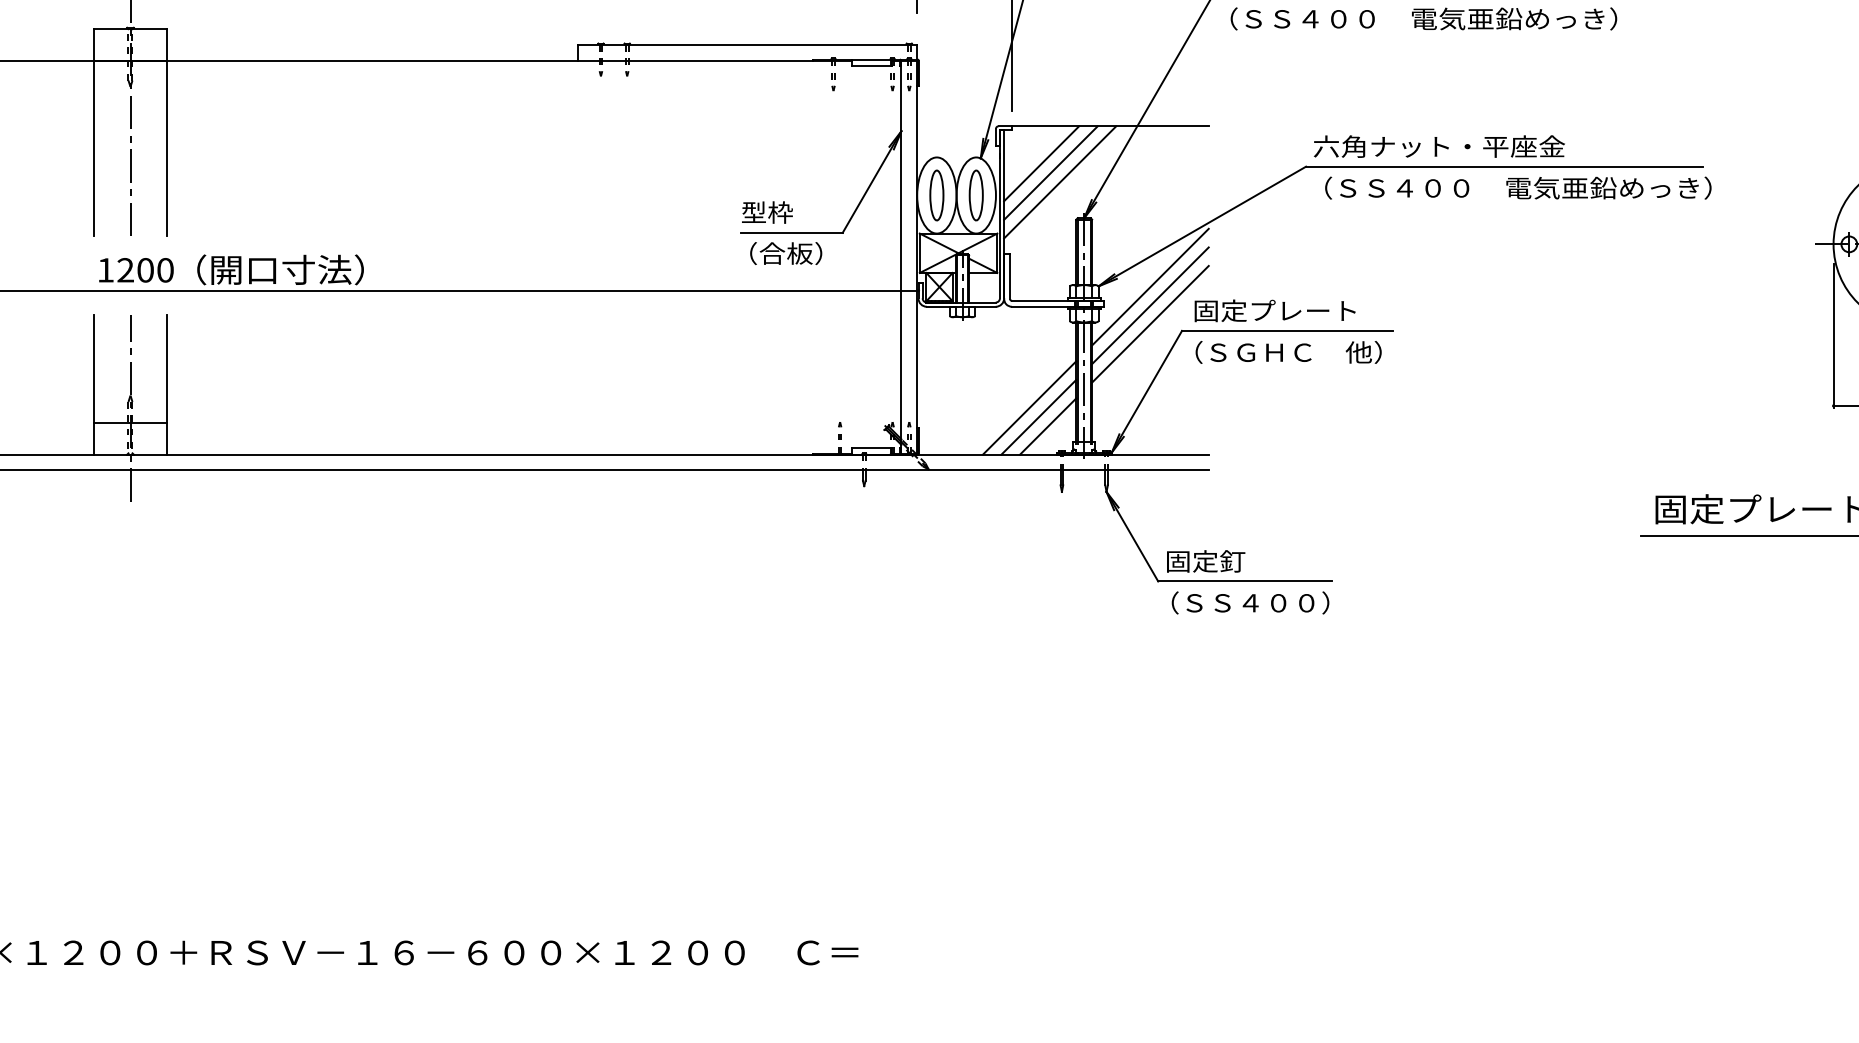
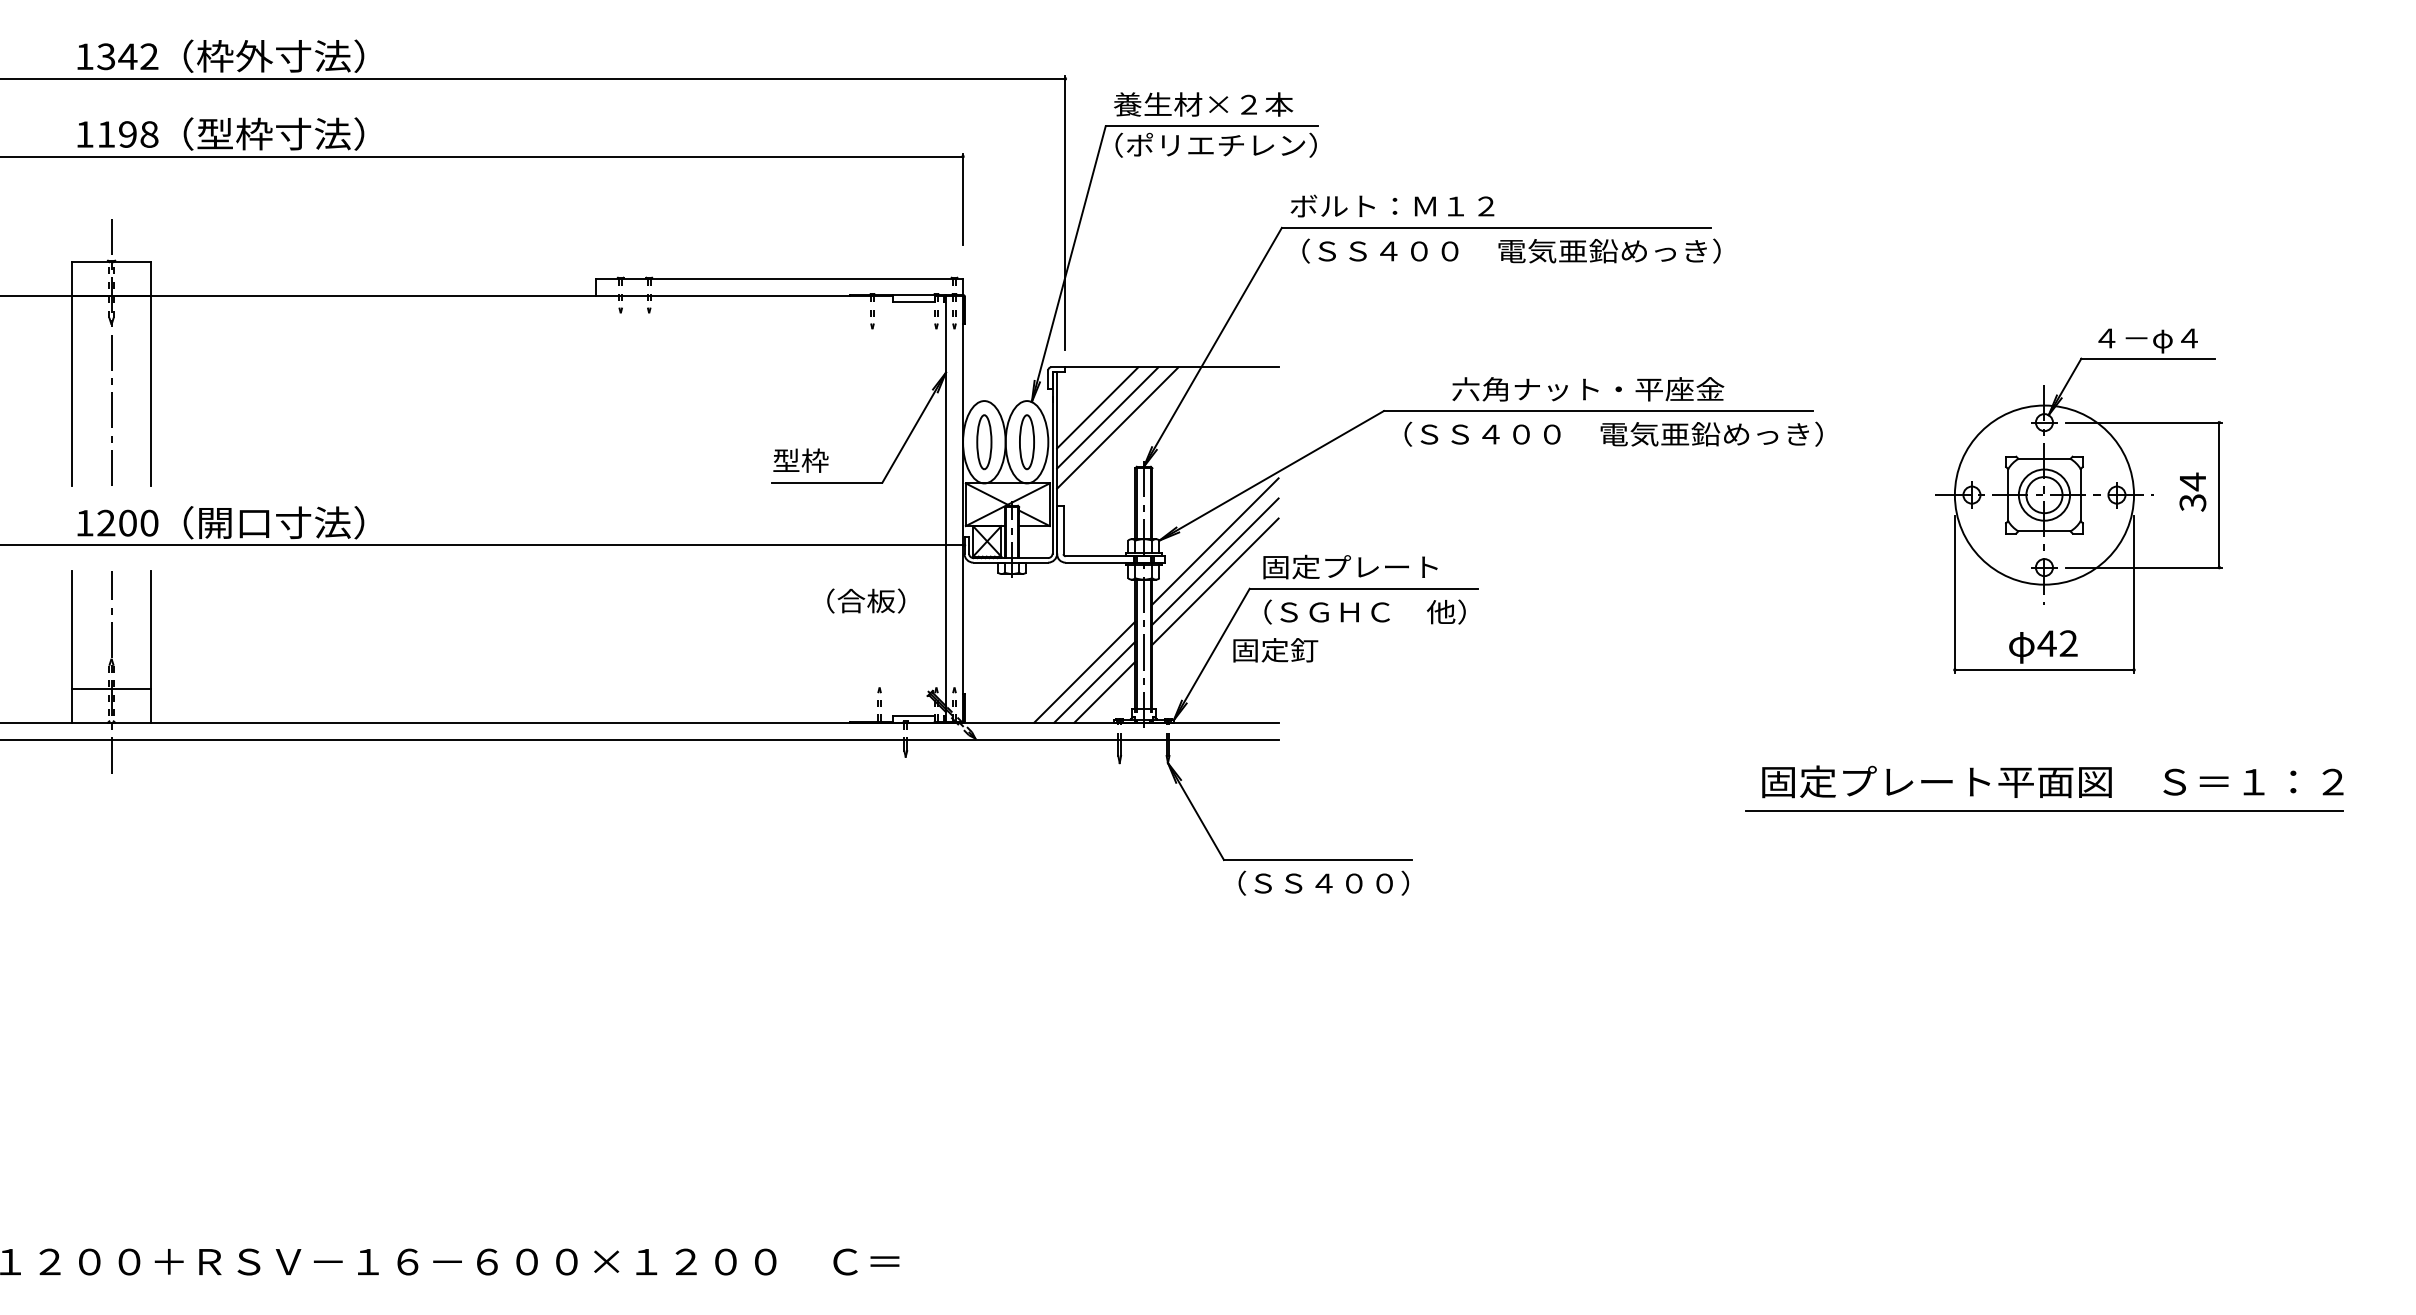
text: (1439, 146) -> (1588, 389), moved
text: (786, 253) -> (866, 600), moved
text: (1205, 561) -> (1275, 650), moved

